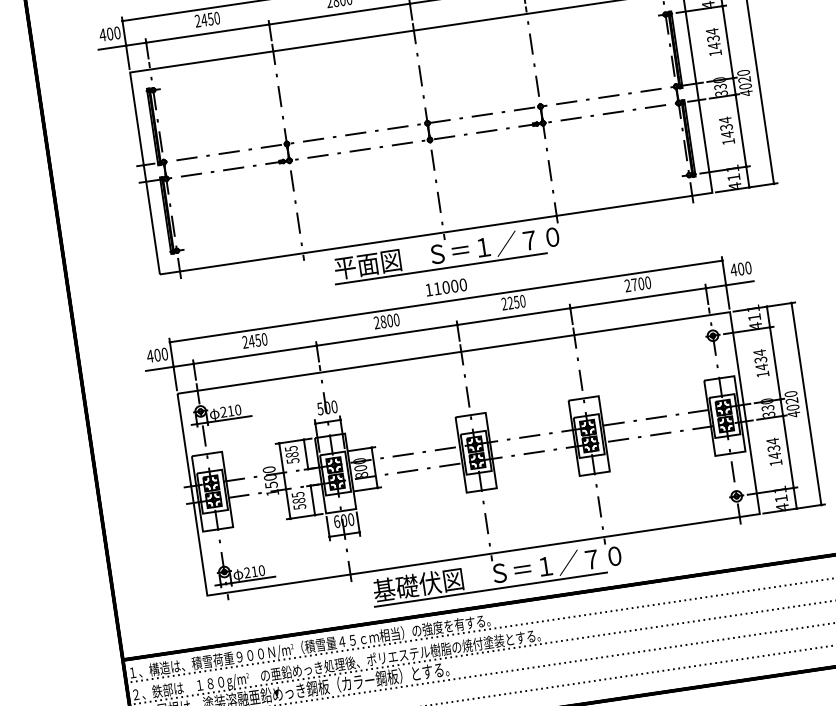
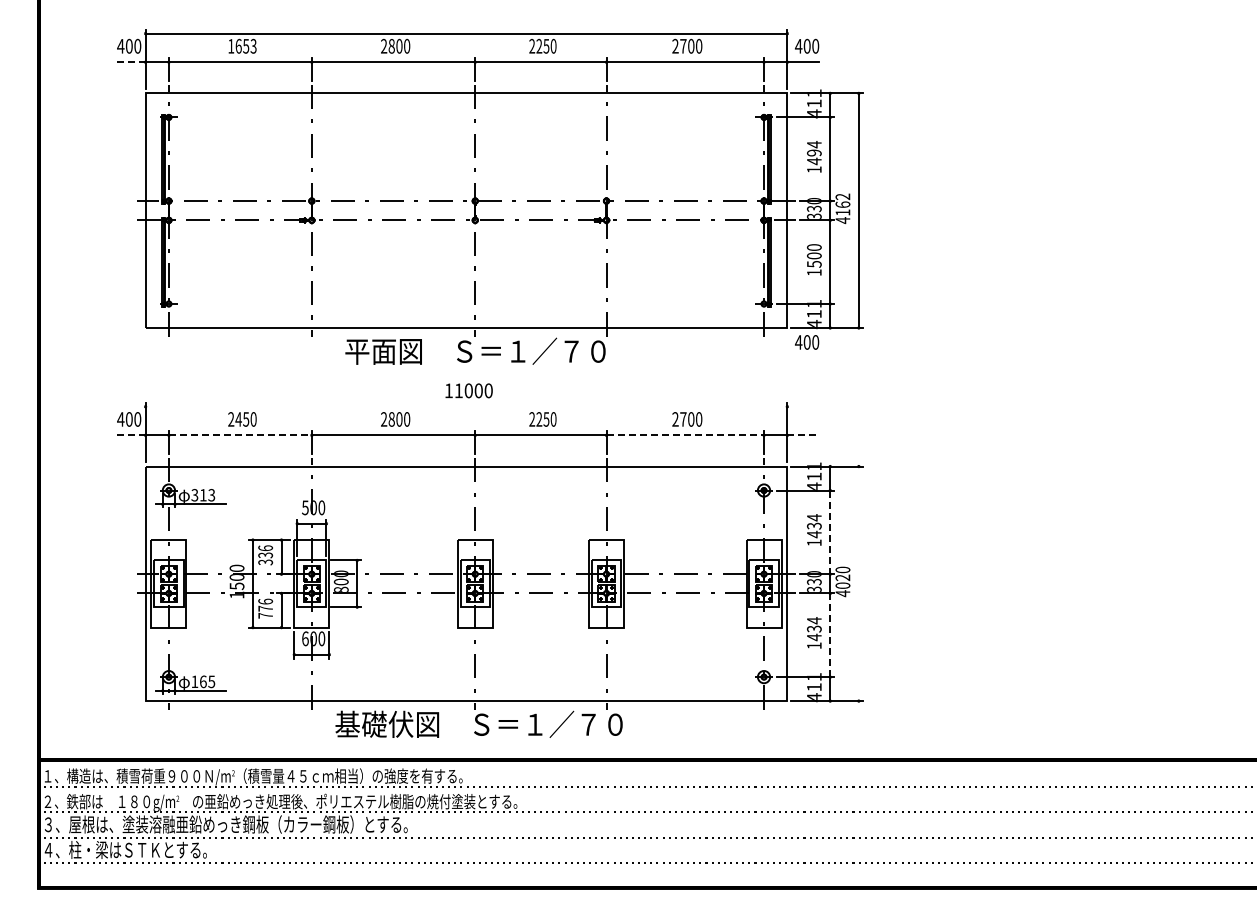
text: (207, 18) -> (242, 45), 2450 -> 1653
text: (713, 38) -> (814, 152), 1434 -> 1494
line: (112, 47) -> (129, 62), solid -> dashed
text: (744, 79) -> (842, 204), 4020 -> 4162
text: (726, 127) -> (814, 255), 1434 -> 1500
line: (441, 268) -> (466, 368), removed
text: (741, 269) -> (807, 342), moved
line: (739, 283) -> (803, 435), solid -> dashed
line: (638, 298) -> (685, 435), solid -> dashed
line: (446, 301) -> (466, 406), removed
line: (255, 354) -> (240, 435), solid -> dashed
line: (775, 363) -> (830, 532), solid -> dashed
line: (159, 369) -> (129, 435), solid -> dashed
line: (806, 403) -> (858, 583), removed
text: (231, 411) -> (203, 495), 210 -> 313
line: (788, 452) -> (830, 635), solid -> dashed
text: (291, 454) -> (265, 554), 585 -> 336
text: (298, 500) -> (265, 608), 585 -> 776
text: (254, 571) -> (203, 681), 210 -> 165
line: (490, 589) -> (468, 741), removed

